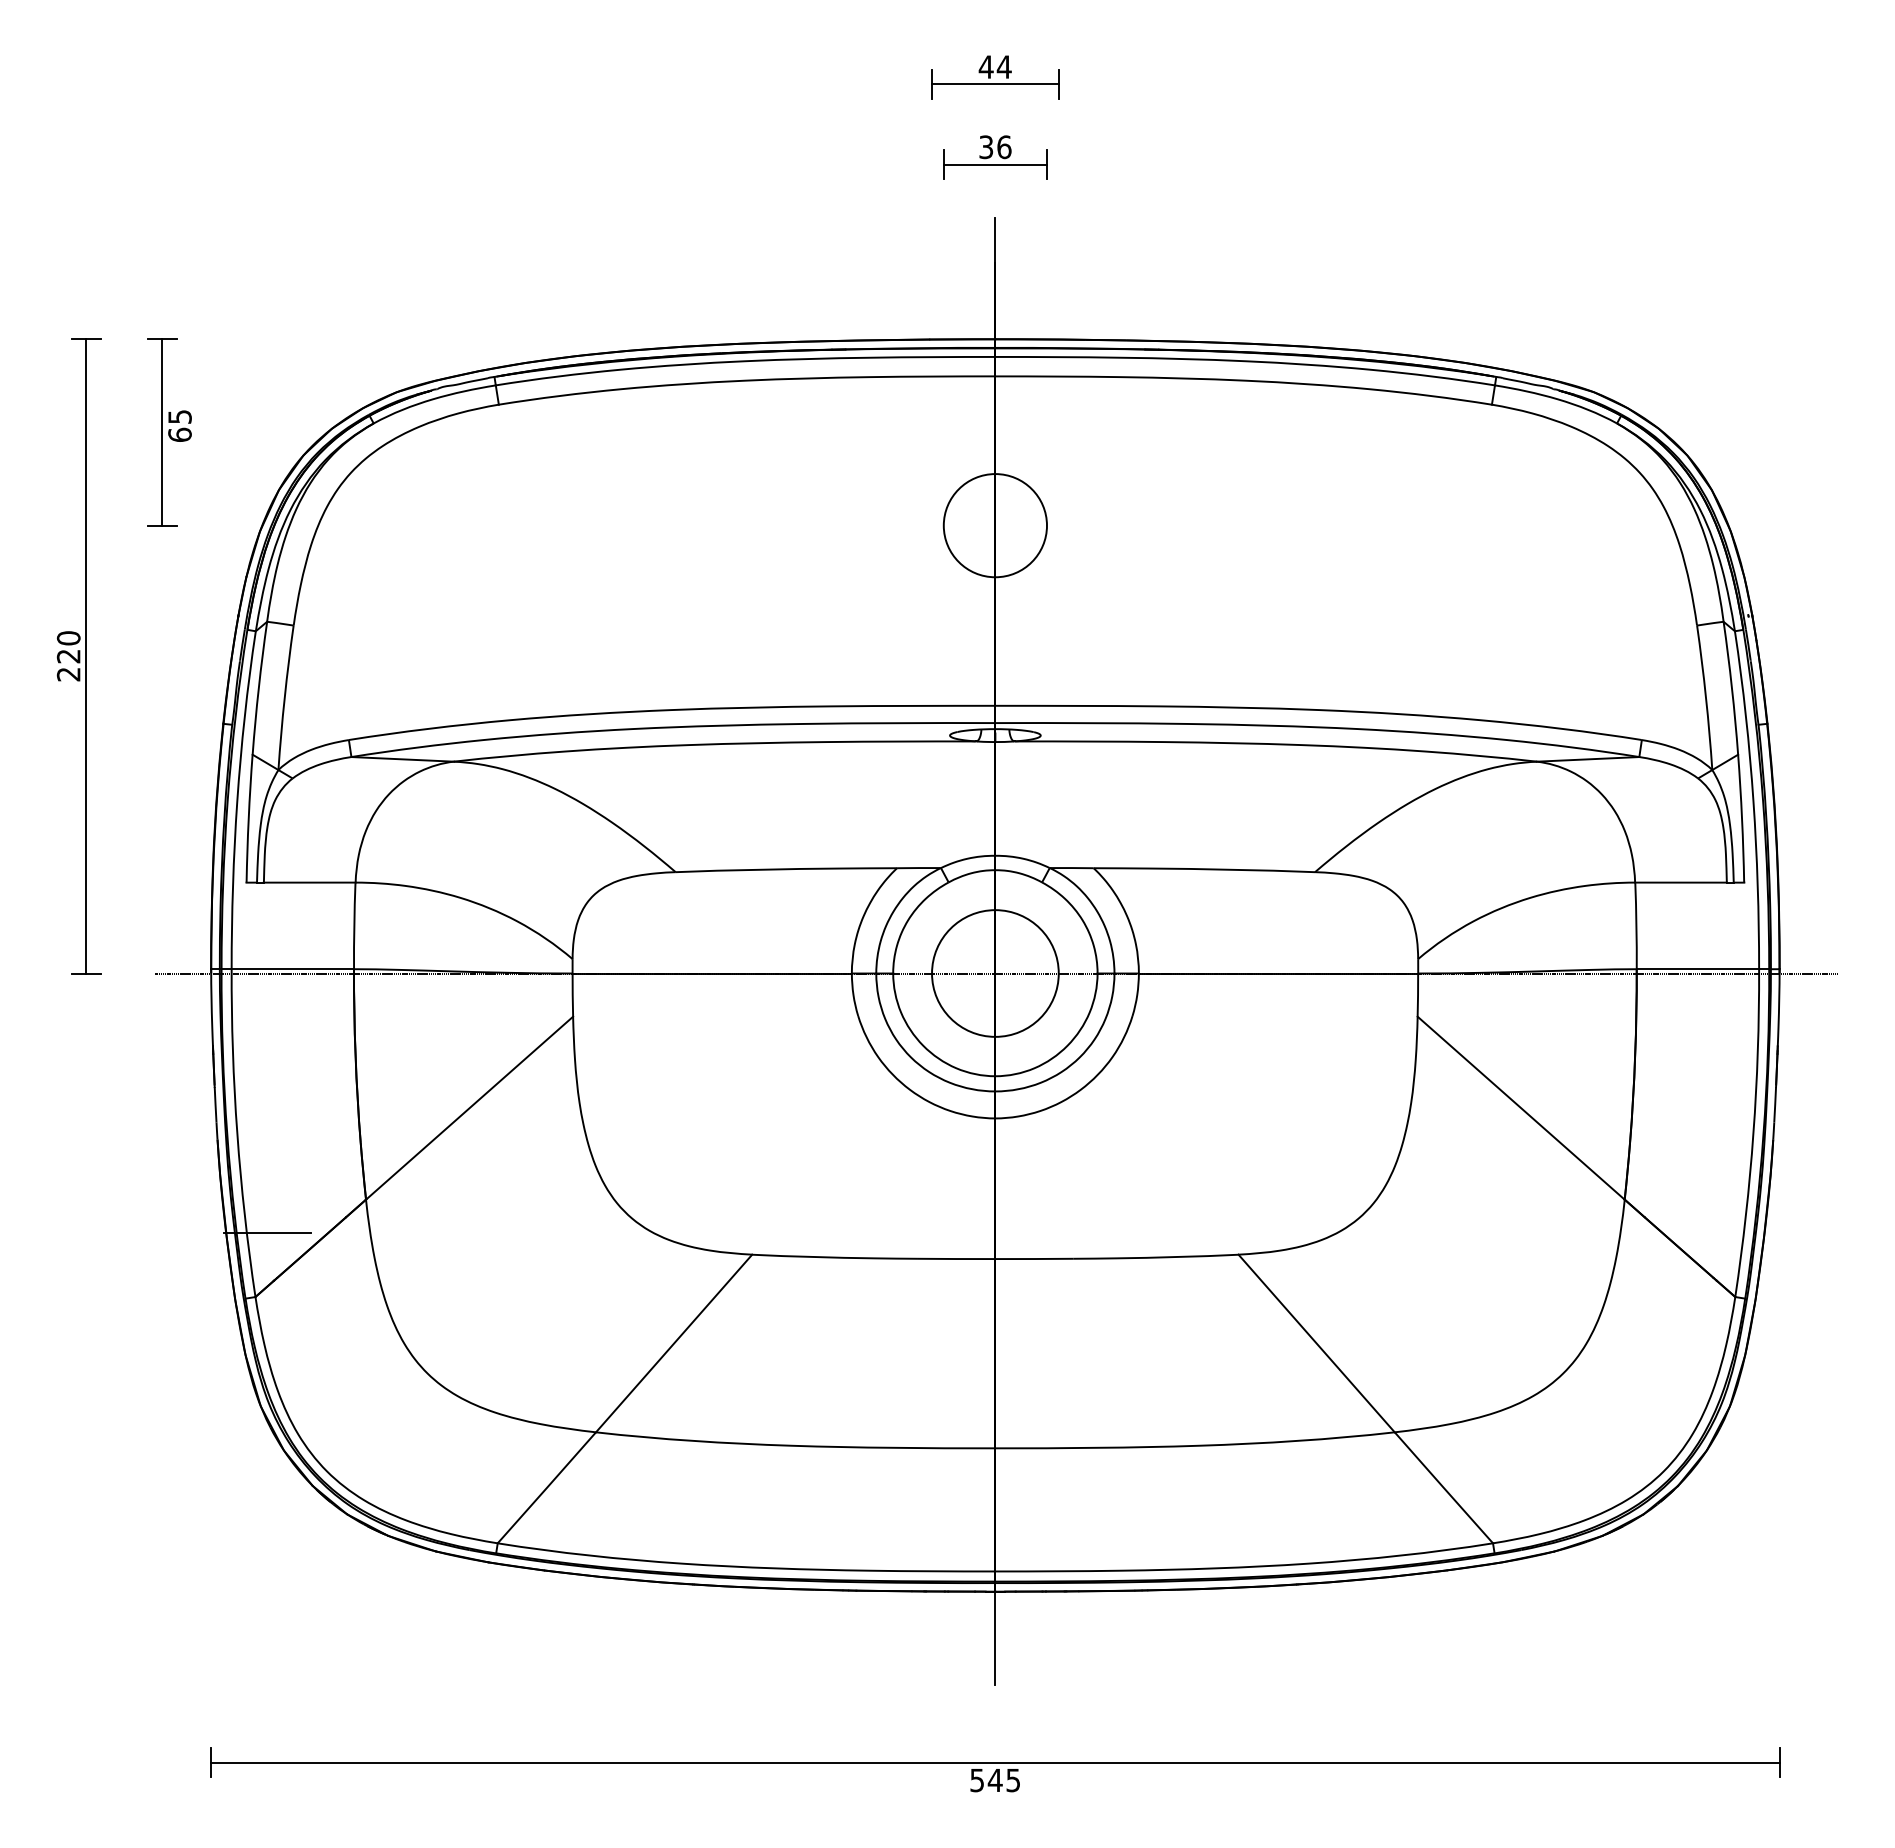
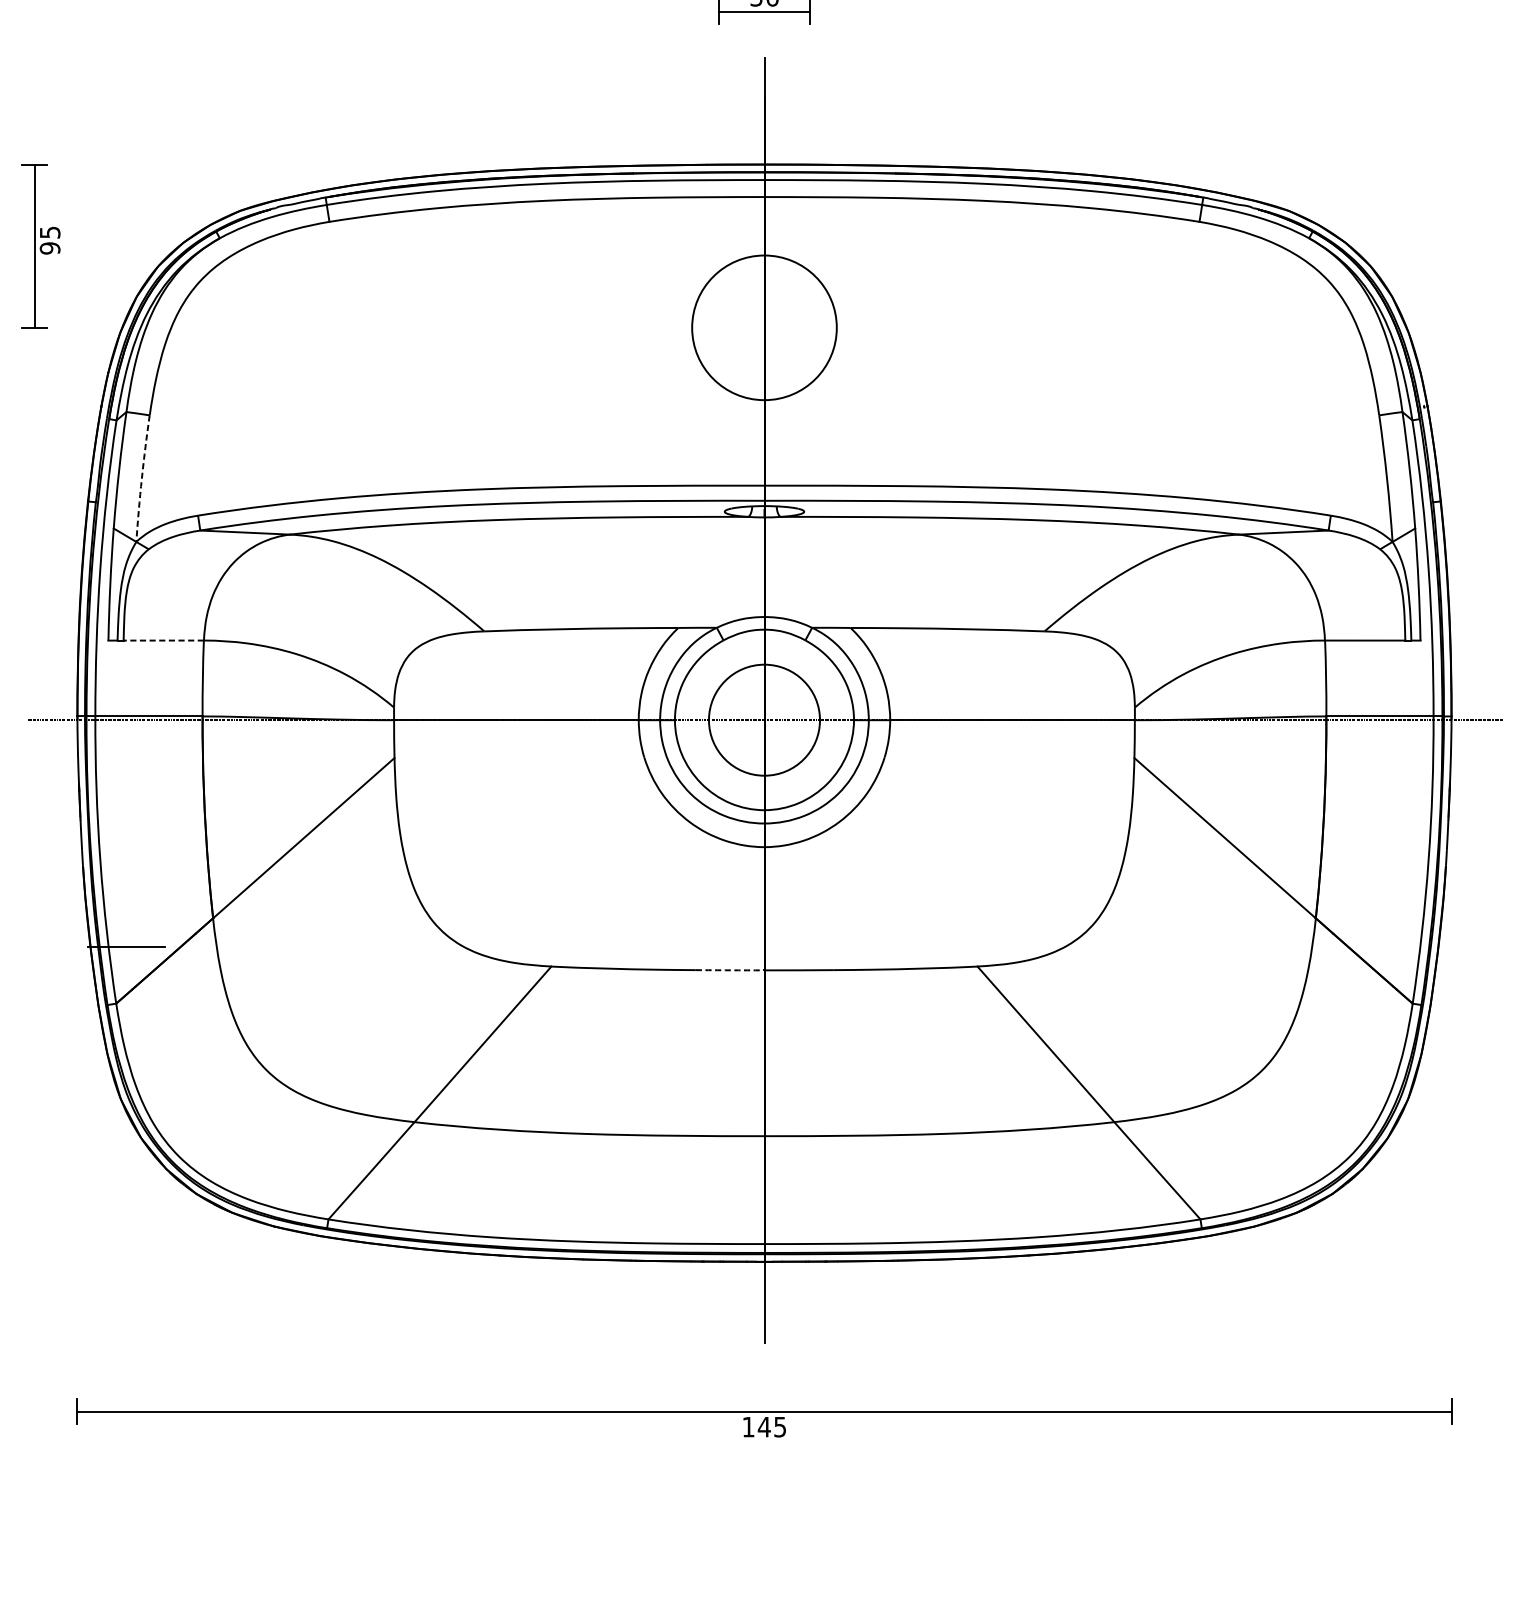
text: (179, 434) -> (49, 247), 65 -> 95
circle: (994, 525) -> (763, 327), size x1.6
arc: (284, 697) -> (141, 478), solid -> dashed
line: (309, 882) -> (163, 640), solid -> dashed
arc: (956, 1258) -> (730, 969), solid -> dashed
text: (976, 1780) -> (747, 1427), 545 -> 145

